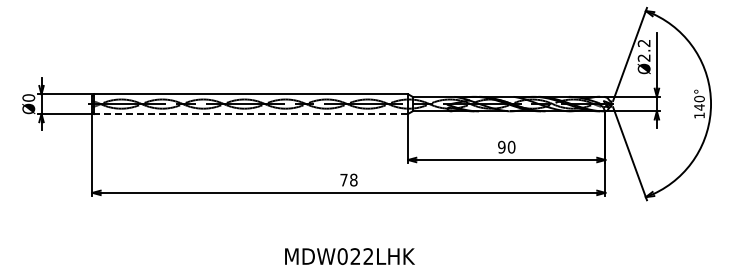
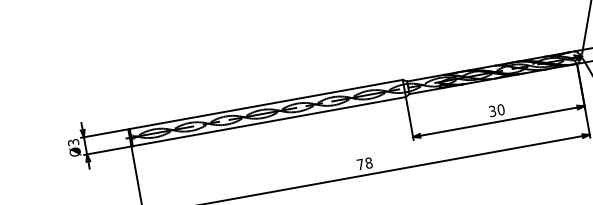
text: (28, 97) -> (73, 142), Ø0 -> Ø3
line: (250, 113) -> (268, 121), dashed -> solid
text: (501, 147) -> (492, 111), 90 -> 30

